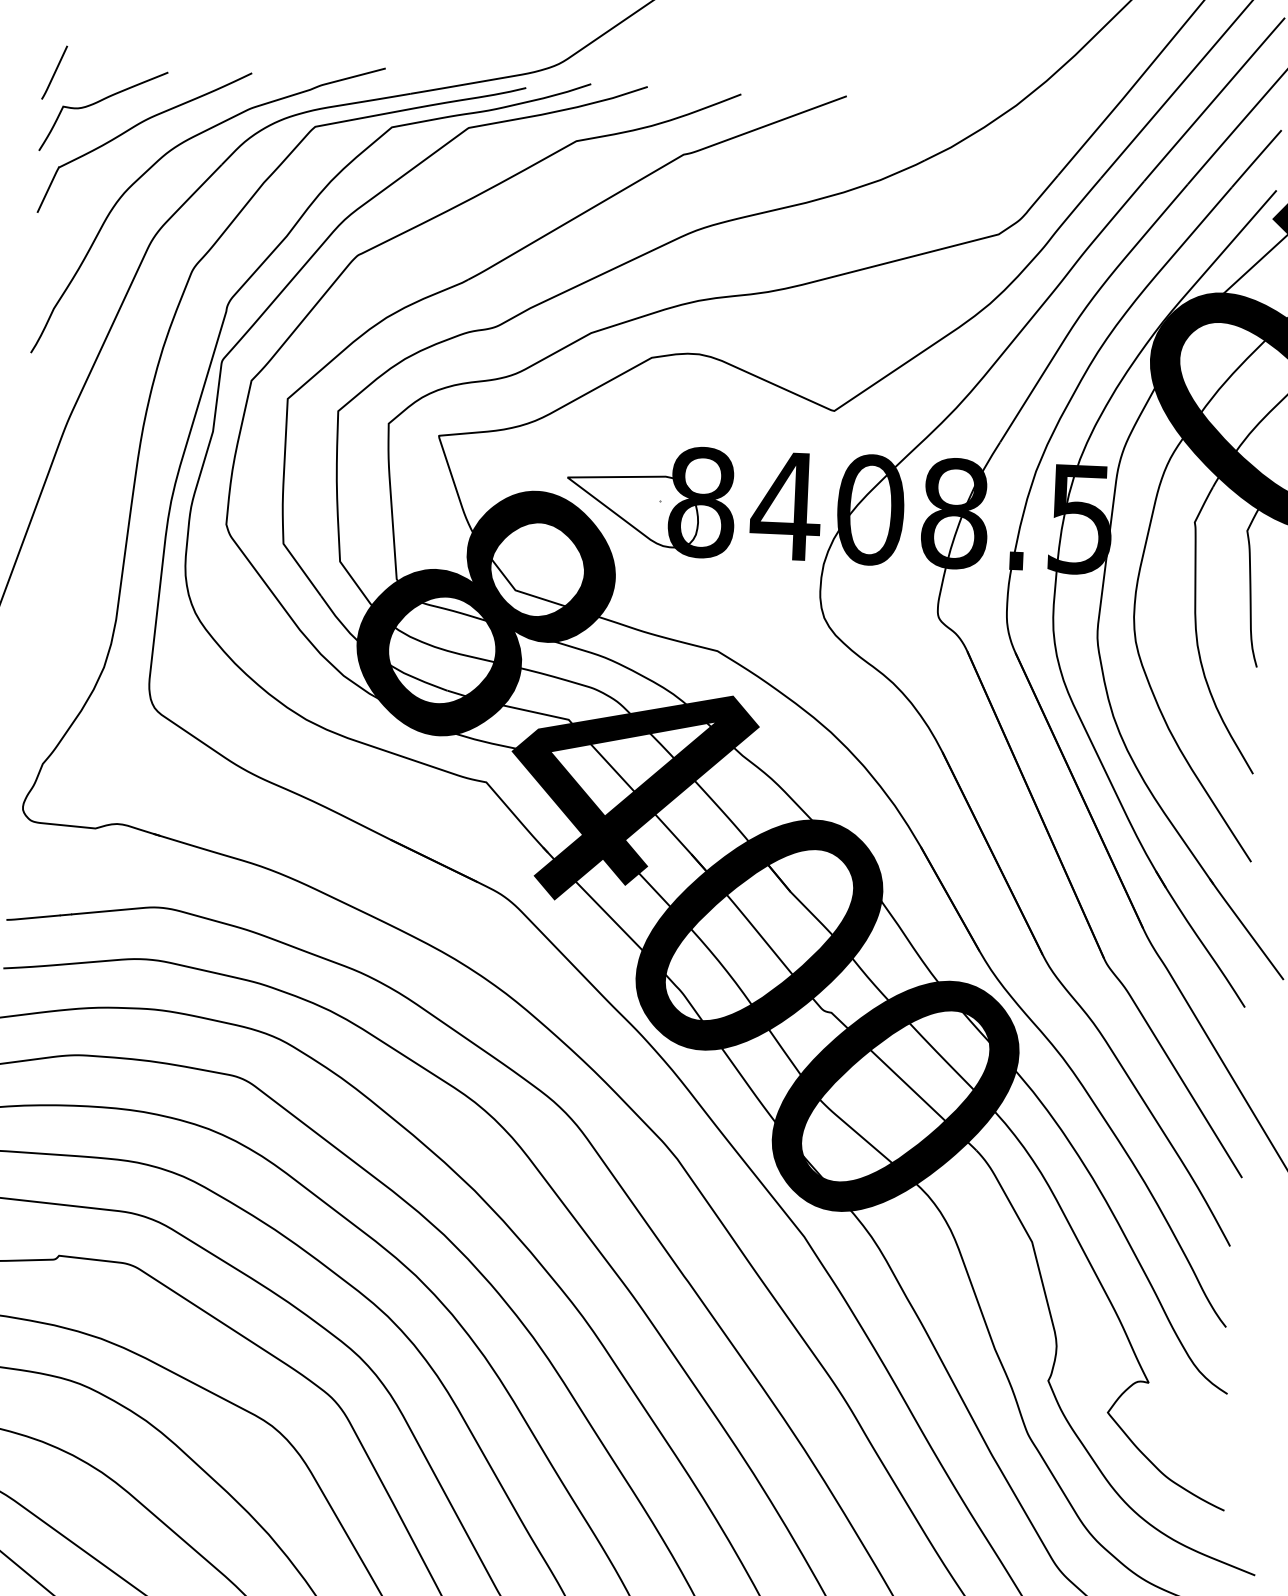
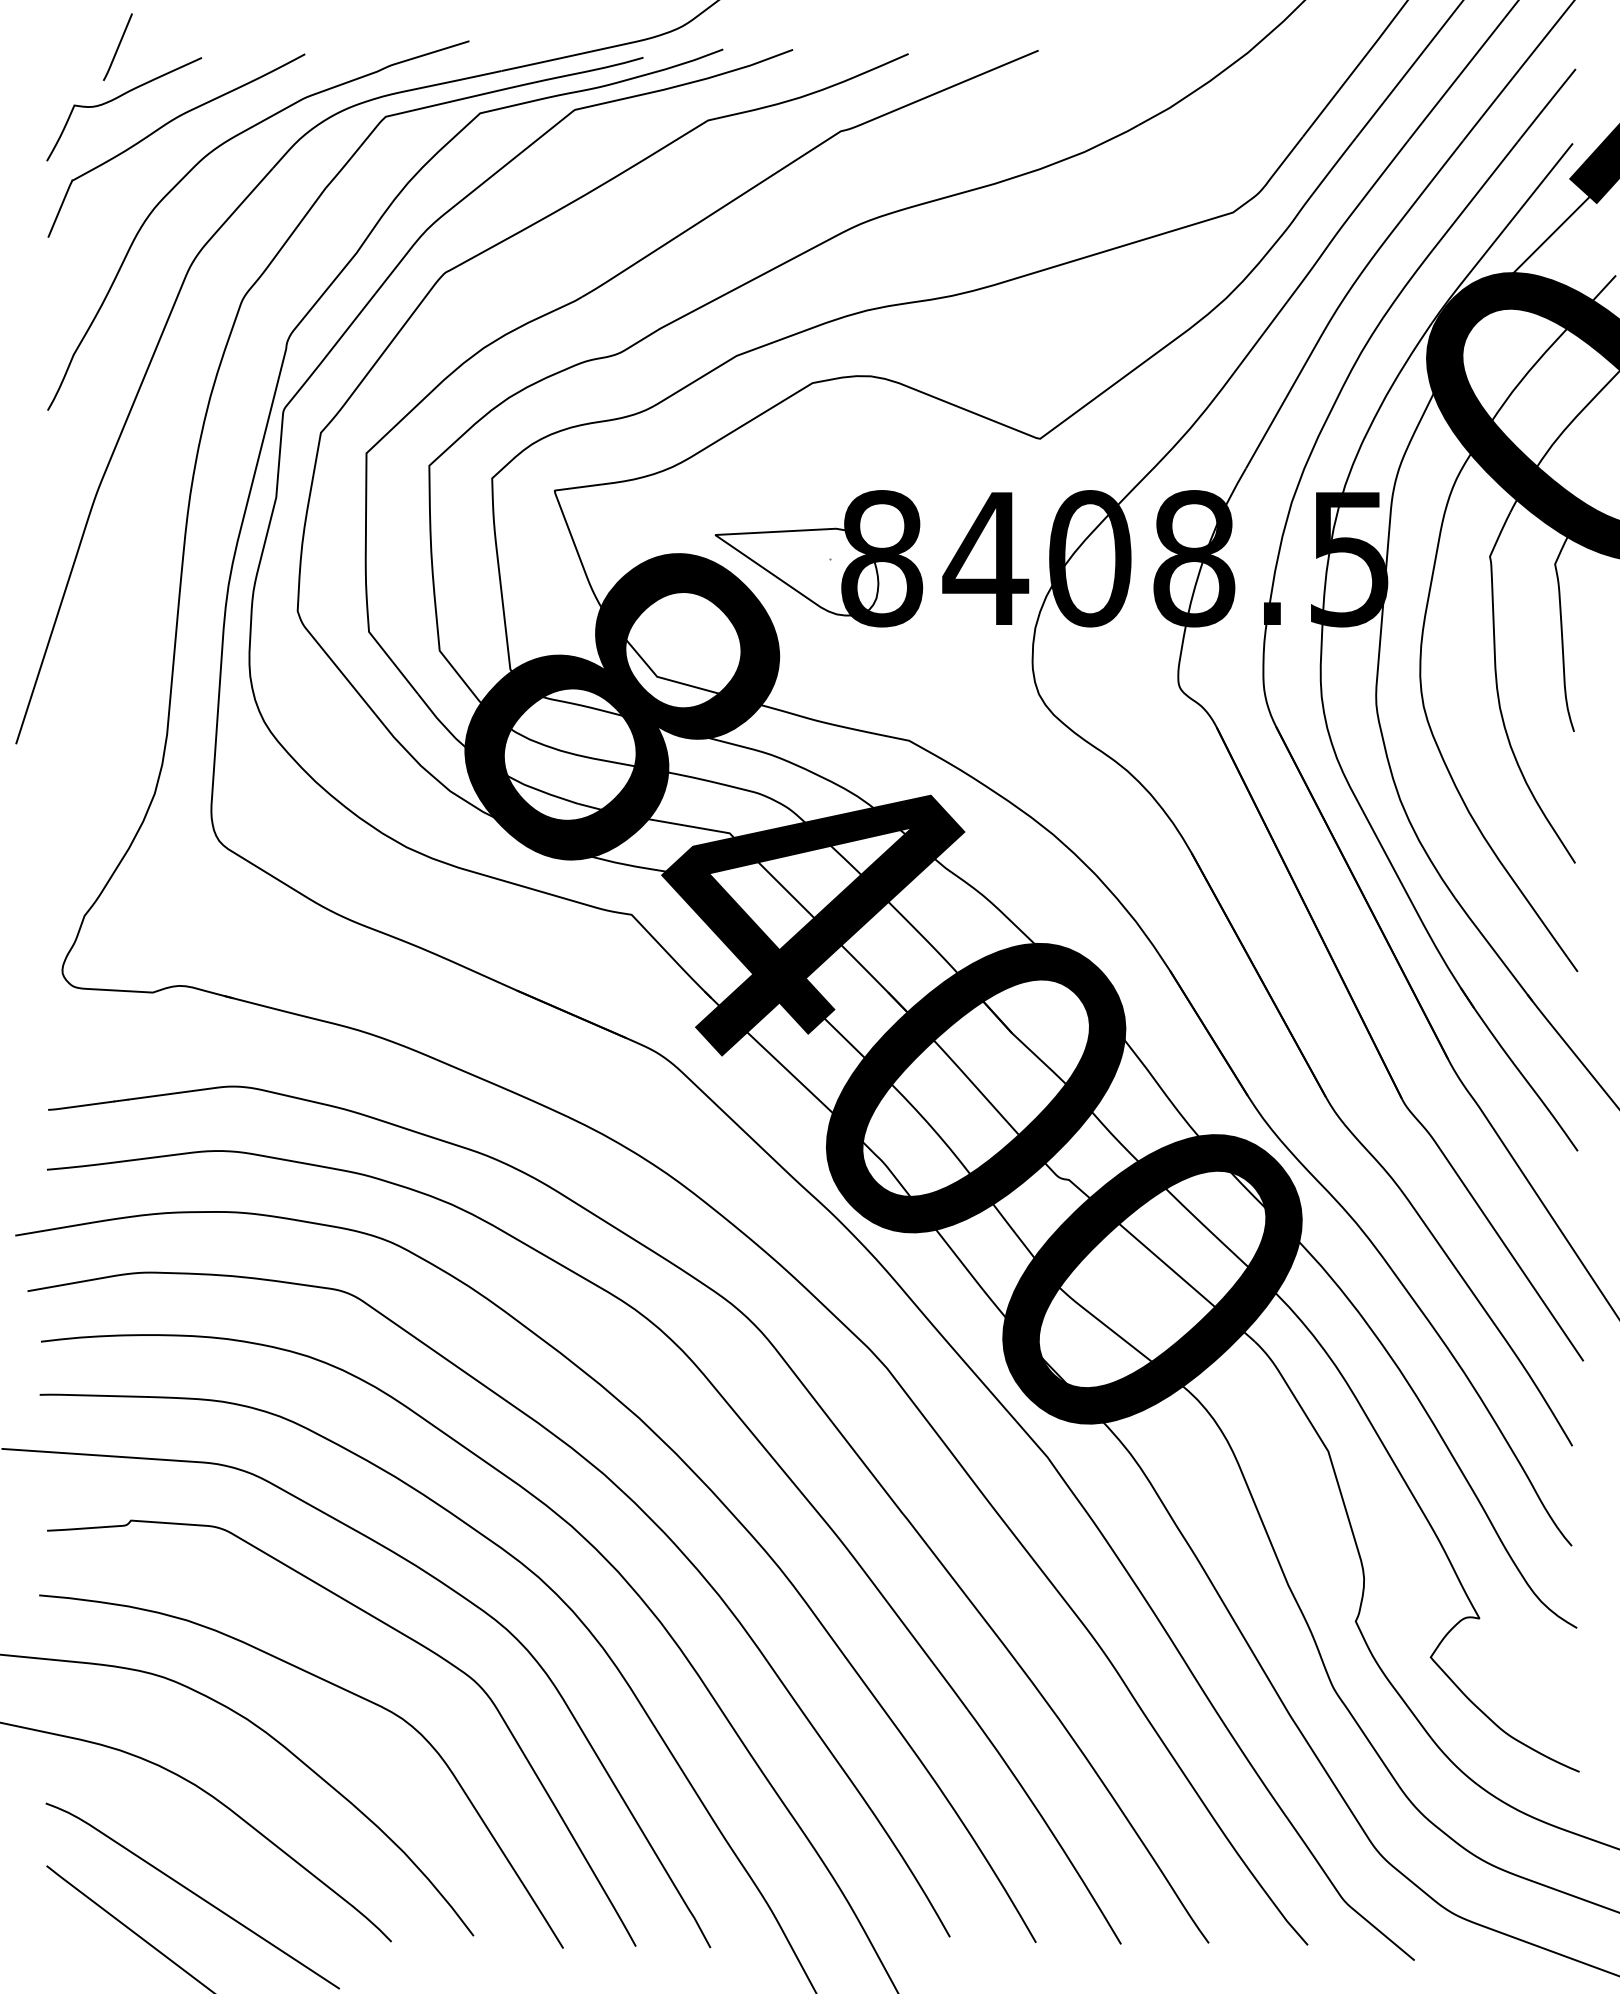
line: (54, 72) -> (117, 46), moved

